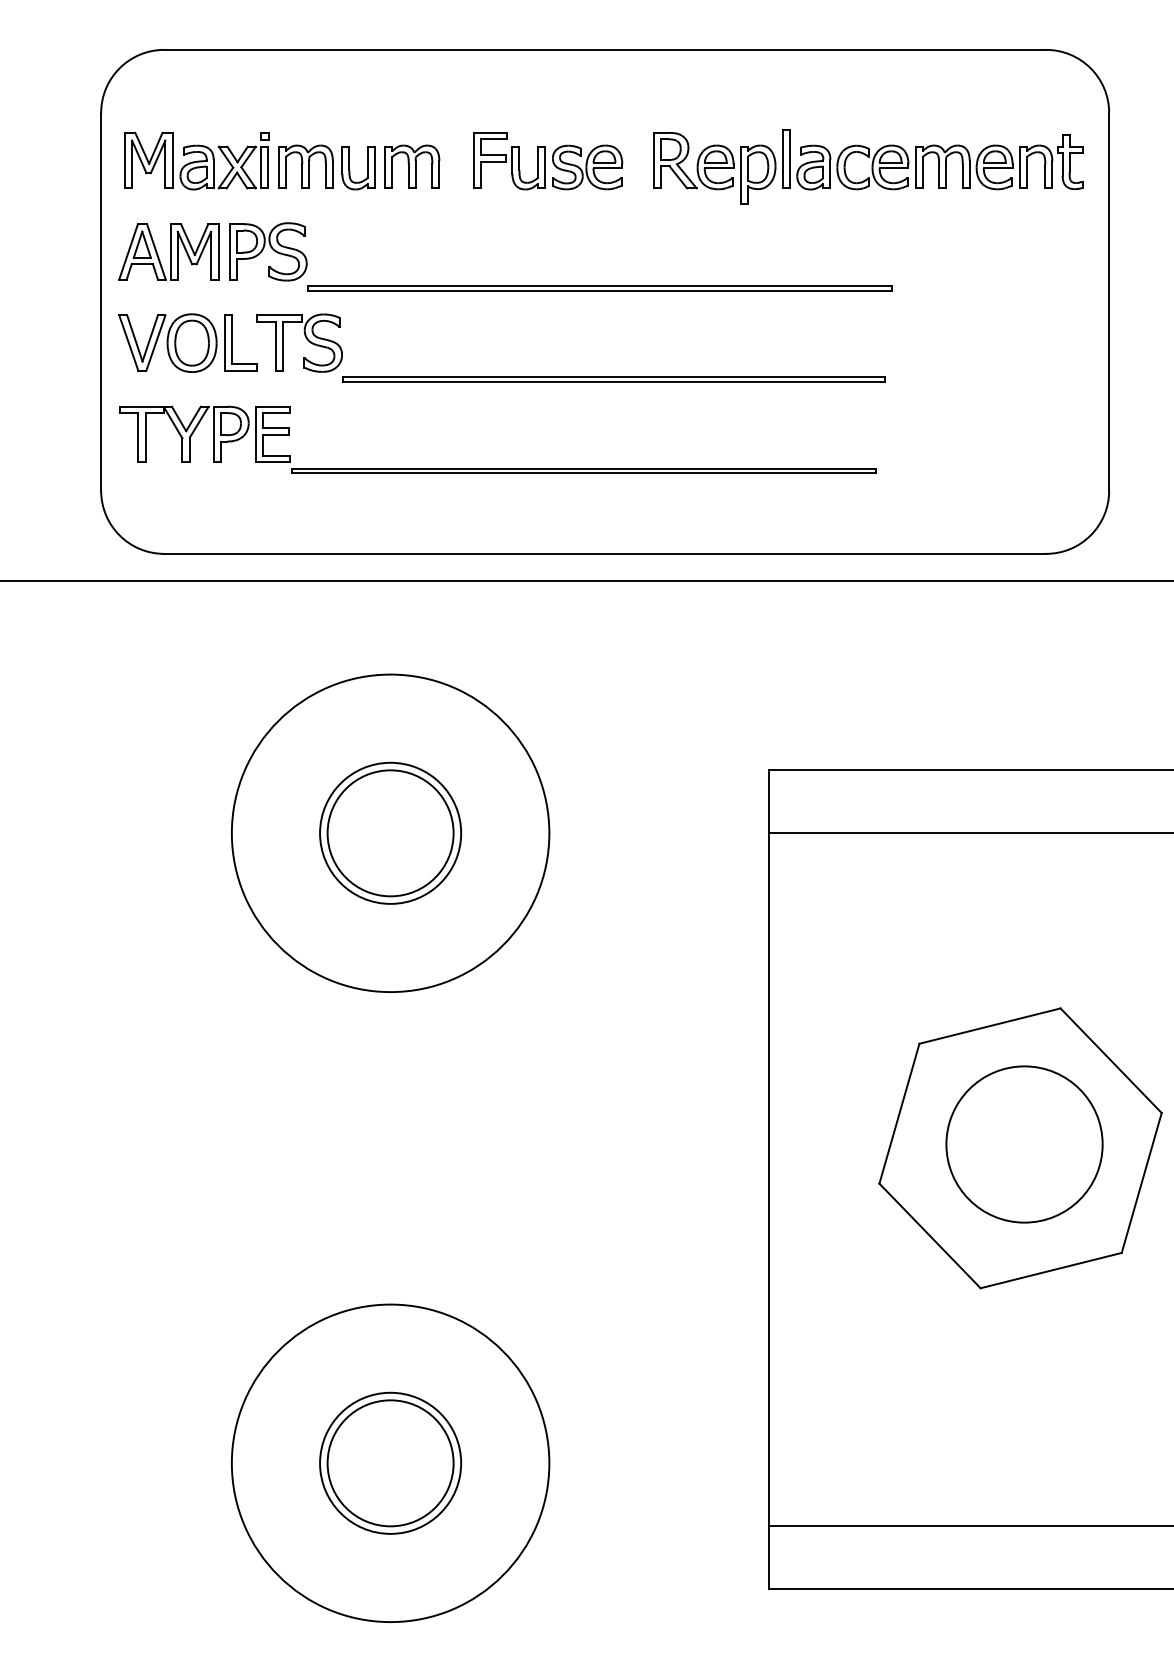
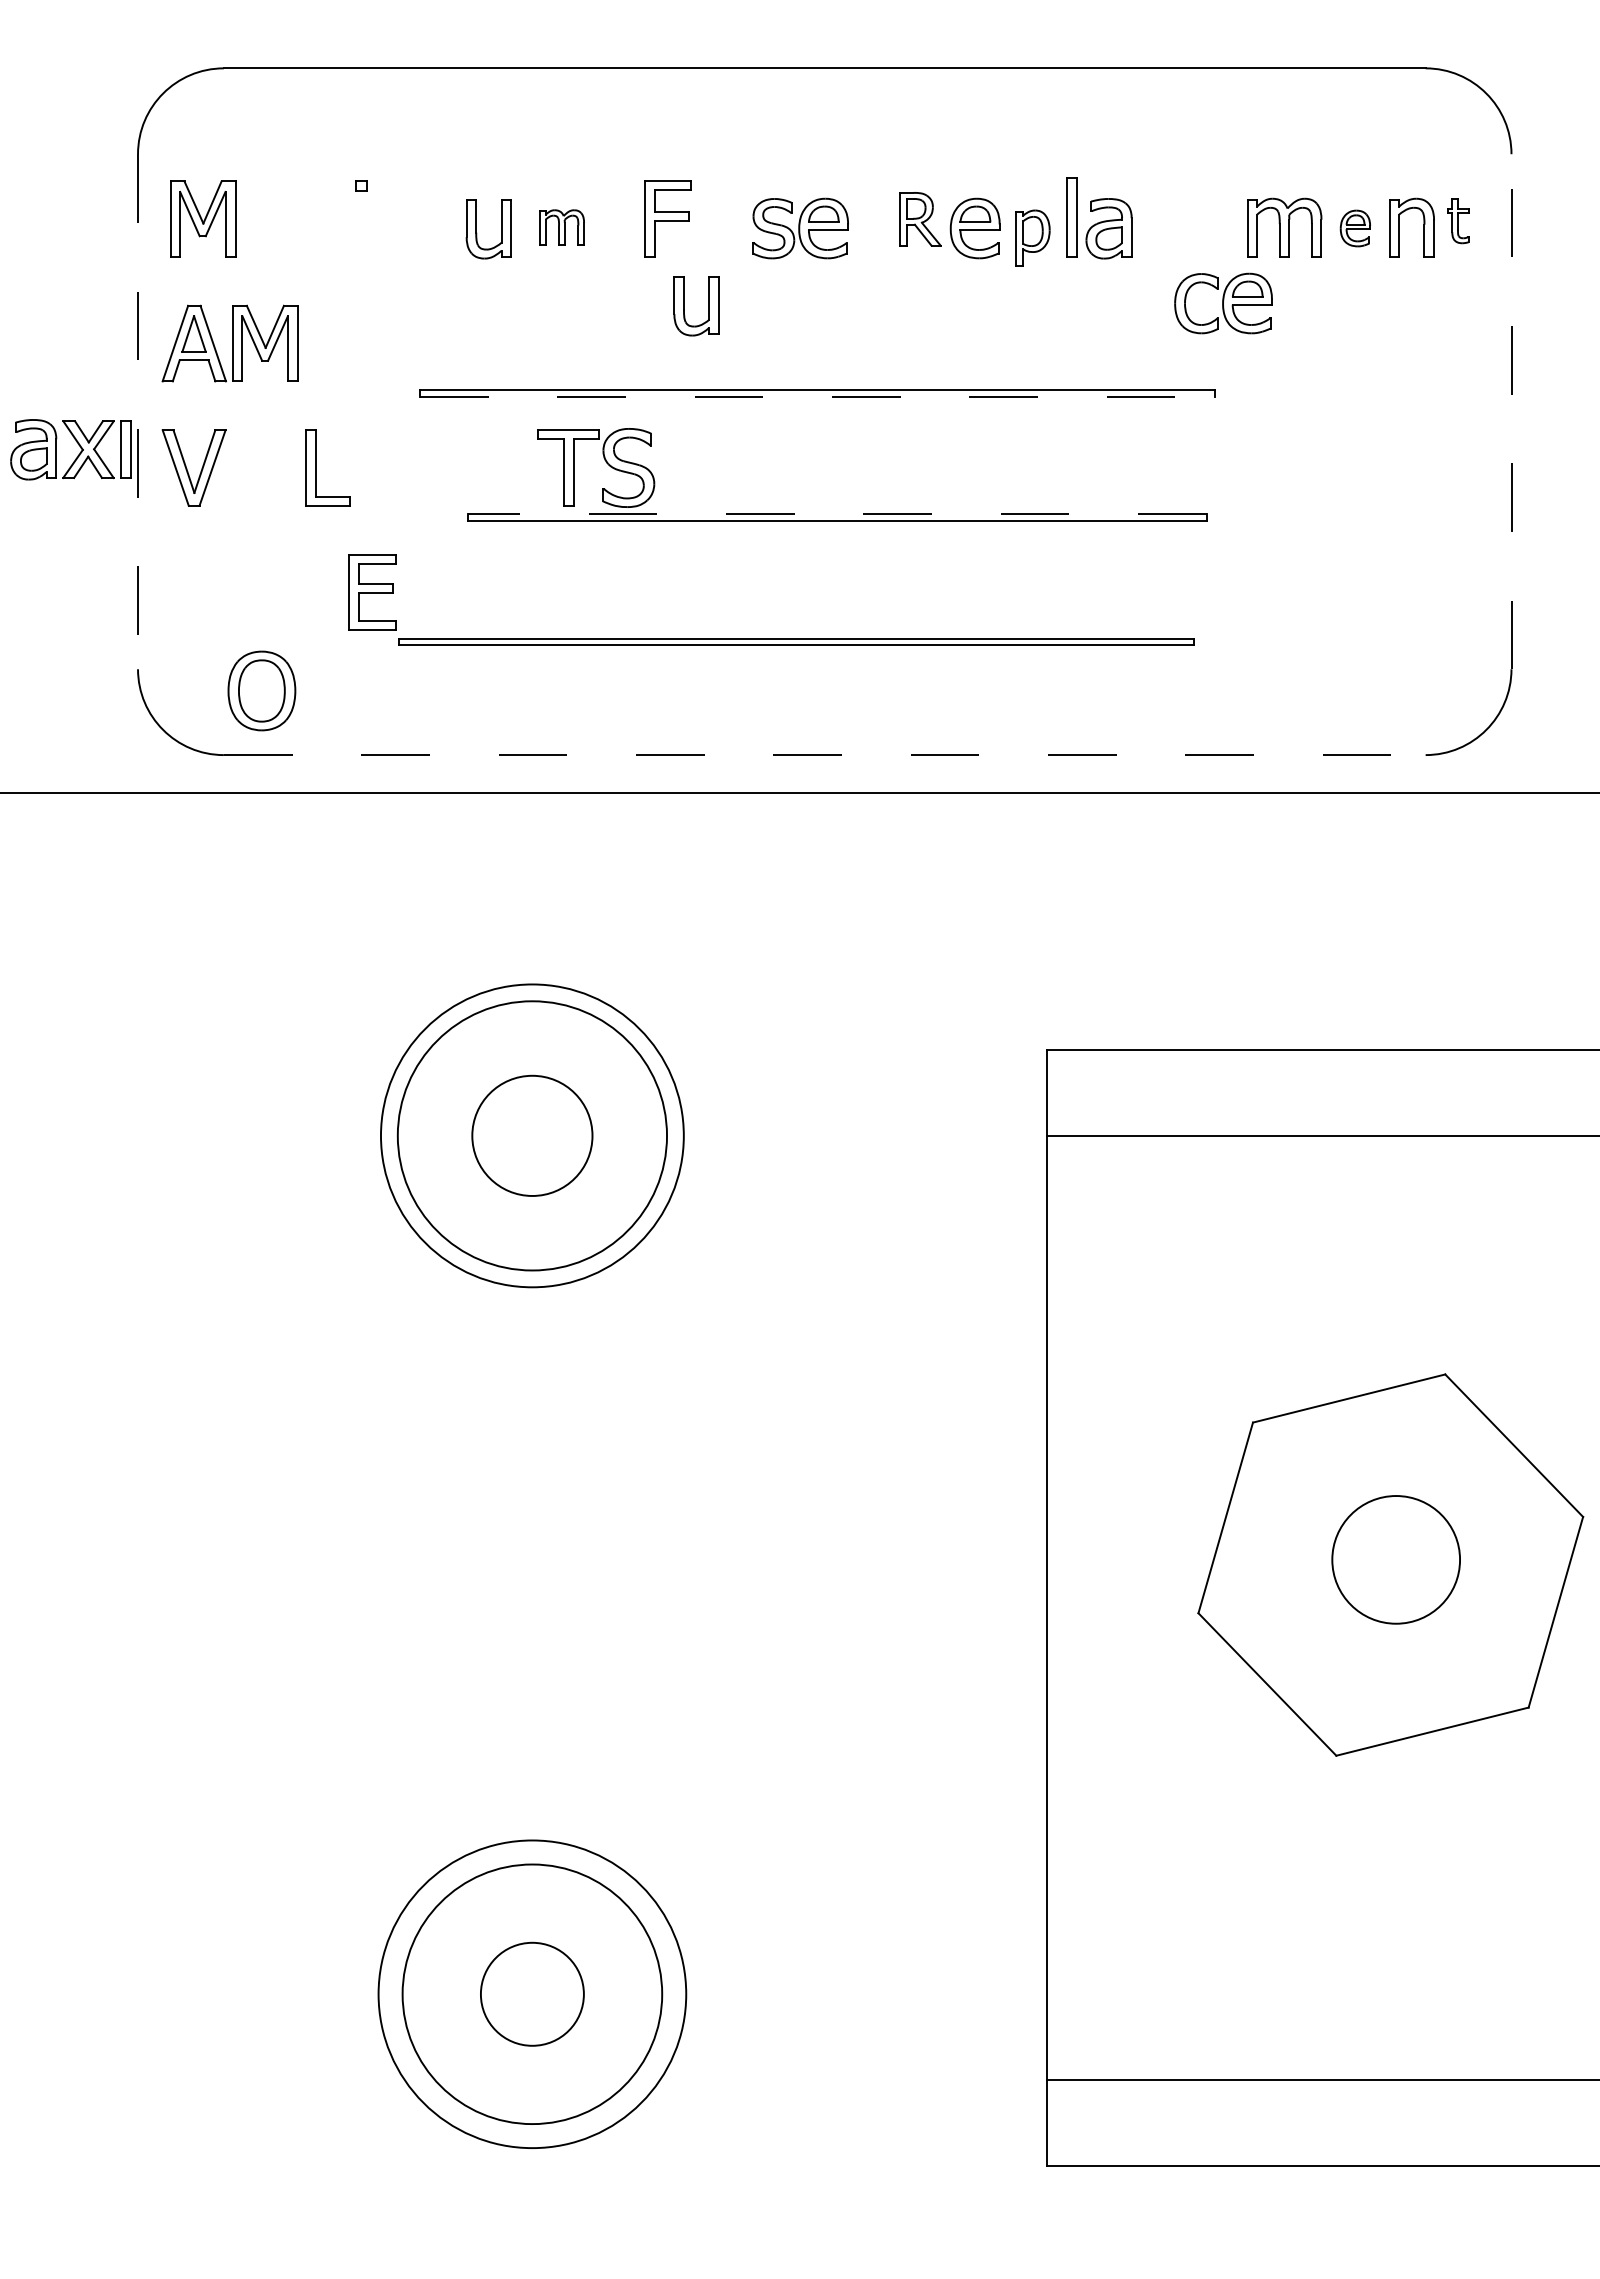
part: (675, 160) -> (920, 219), size x0.7
part: (1070, 161) -> (1458, 220), size x0.6
part: (229, 164) -> (78, 445), moved
part: (305, 166) -> (416, 227), removed
part: (411, 166) -> (561, 227), size x0.6
part: (872, 167) -> (1223, 303), moved
part: (994, 167) -> (1355, 228), size x0.6
part: (519, 168) -> (684, 306), moved
part: (757, 174) -> (1032, 237), size x0.7
part: (271, 248) -> (370, 339), removed
line: (599, 290) -> (817, 396), solid -> dashed
line: (101, 301) -> (138, 411), solid -> dashed
line: (1109, 301) -> (1511, 411), solid -> dashed
part: (305, 337) -> (604, 460), moved
part: (191, 342) -> (261, 690), moved
line: (613, 377) -> (836, 514), solid -> dashed
part: (183, 433) -> (250, 591), removed
line: (604, 554) -> (824, 755), solid -> dashed
circle: (390, 833) -> (532, 1135), size x0.7
circle: (390, 833) -> (532, 1135), size x0.7
circle: (390, 833) -> (532, 1135), size x1.4
circle: (1024, 1144) -> (1395, 1559), size x0.6
circle: (390, 1462) -> (532, 1993), size x0.6
circle: (390, 1463) -> (532, 1994), size x0.6
circle: (390, 1463) -> (532, 1994), size x1.6

